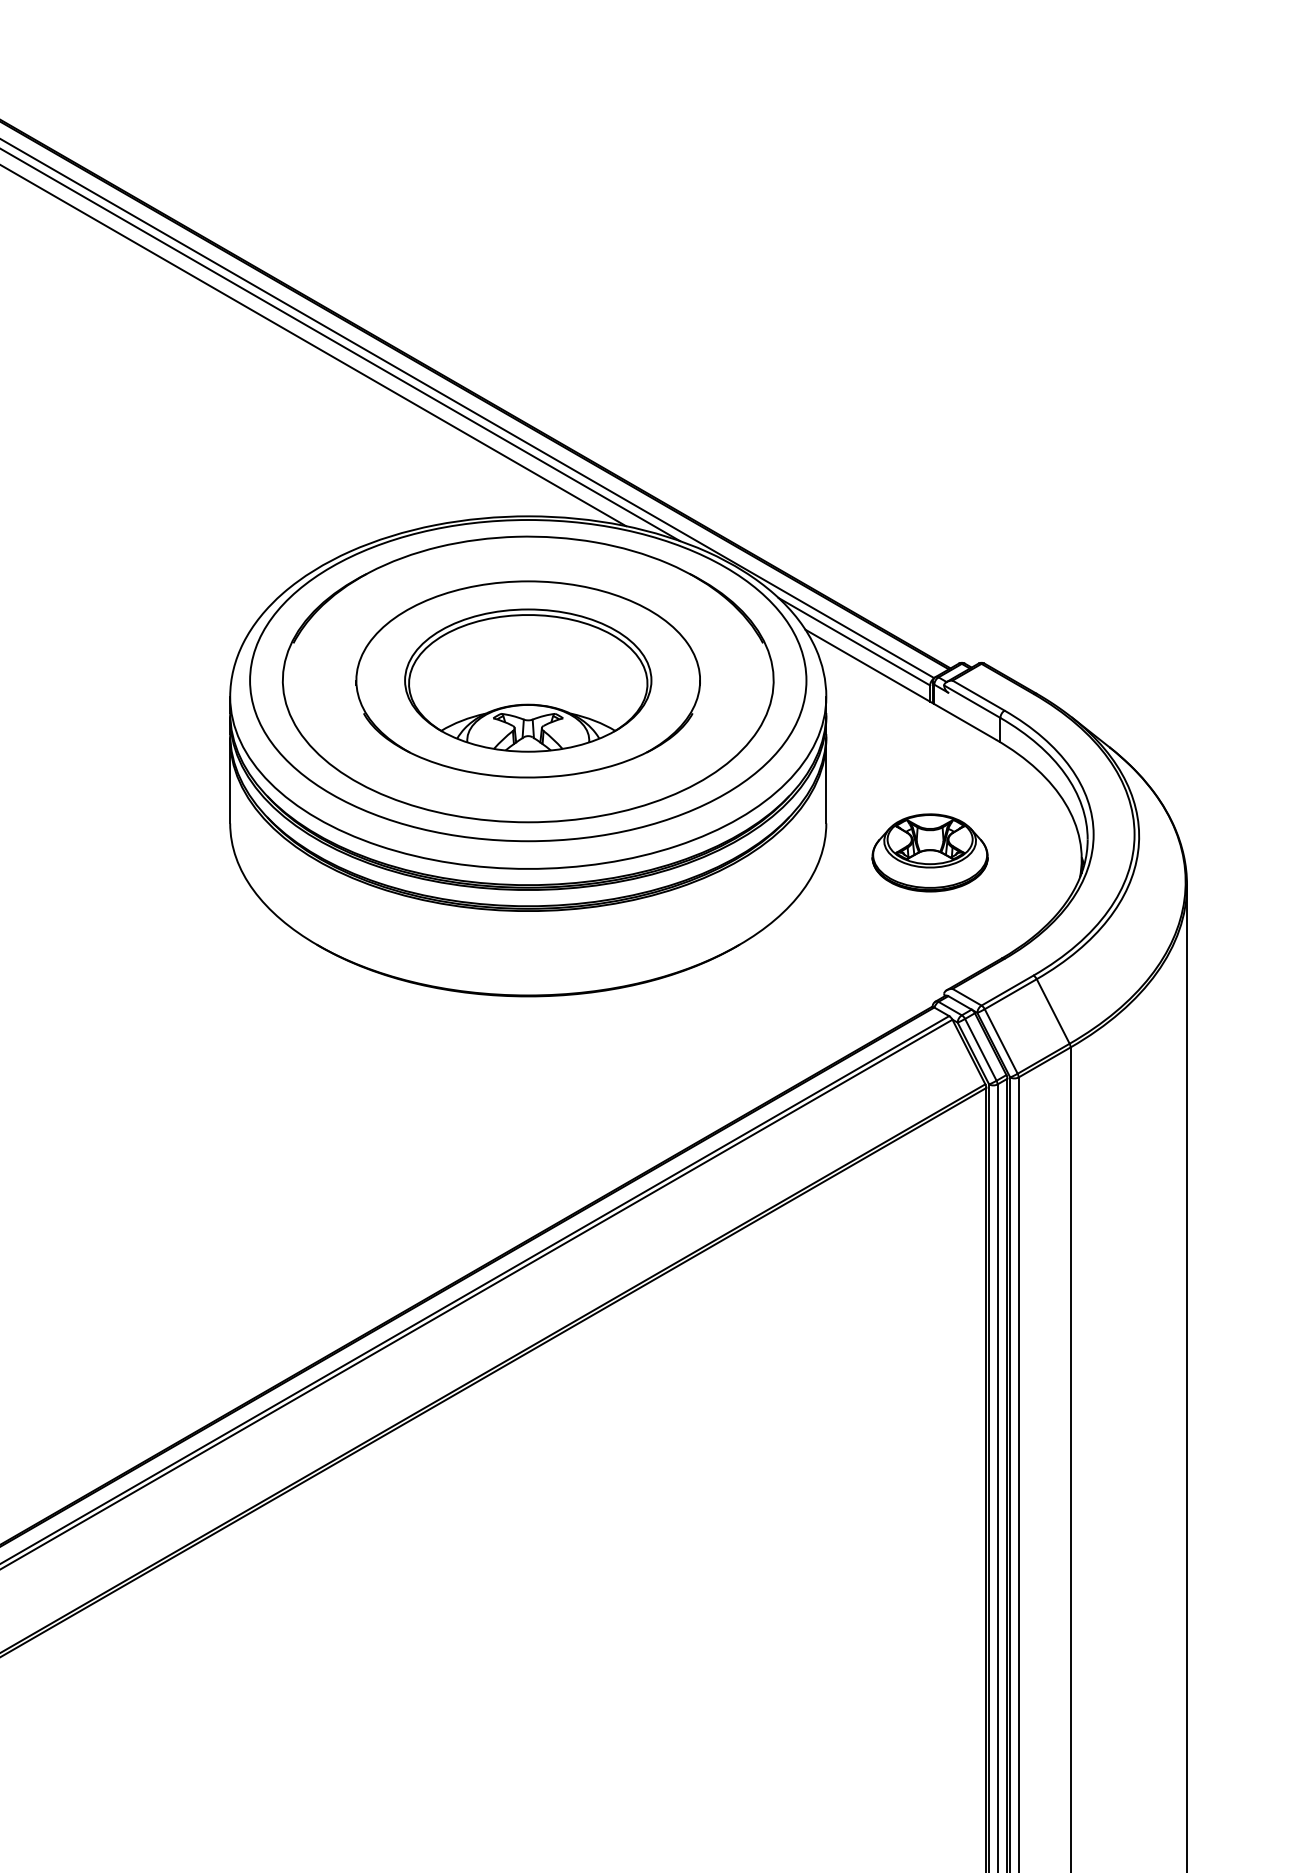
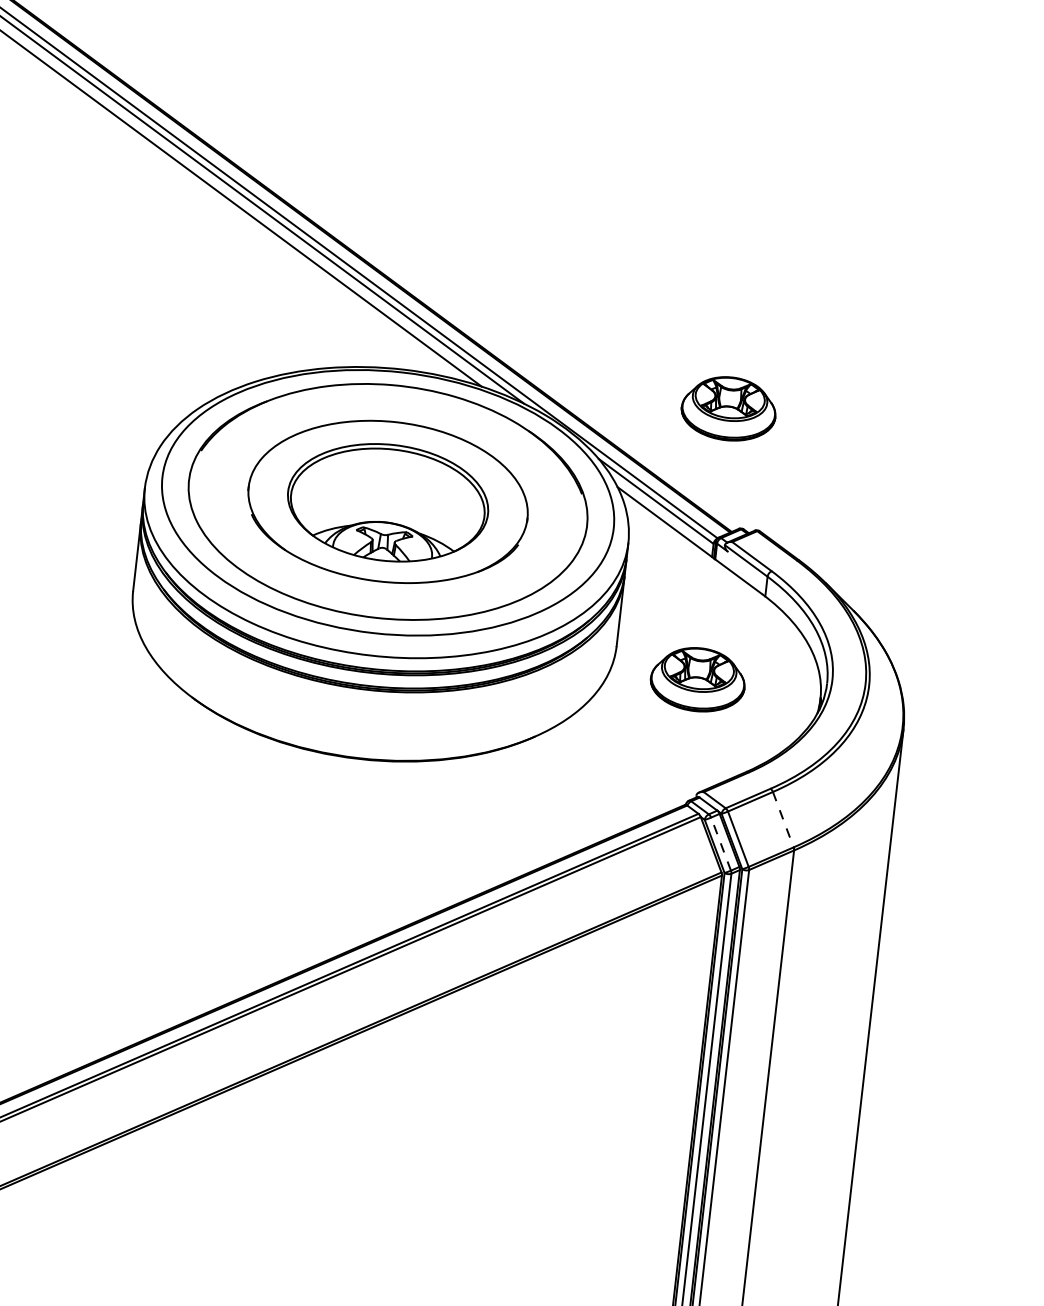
part: (929, 518) -> (728, 408), added
line: (1053, 1011) -> (783, 819), solid -> dashed
line: (980, 1049) -> (720, 843), solid -> dashed

